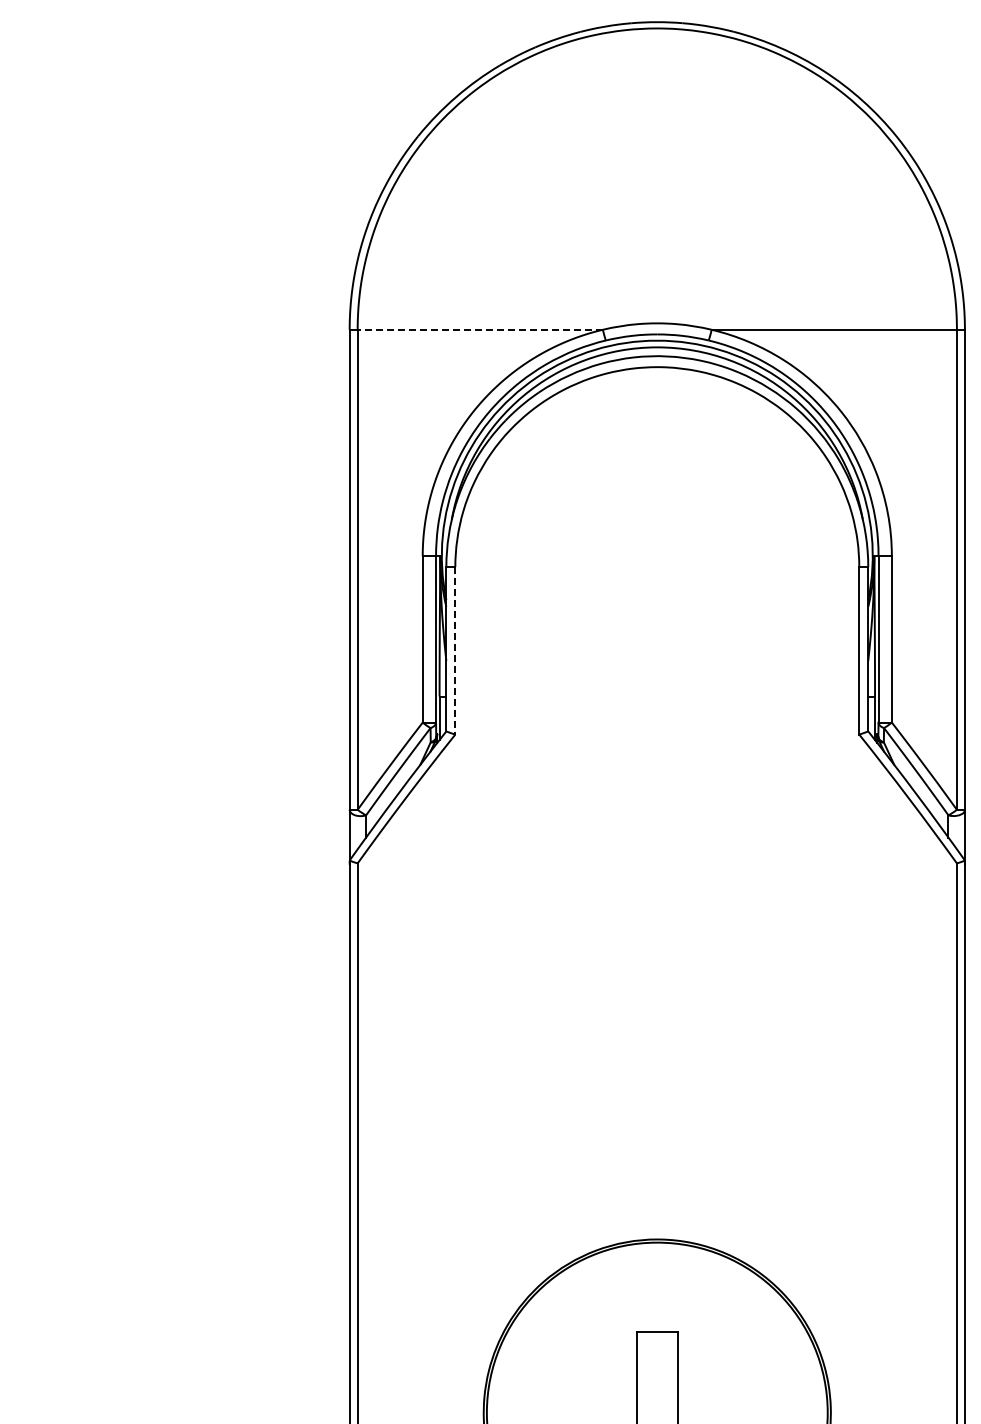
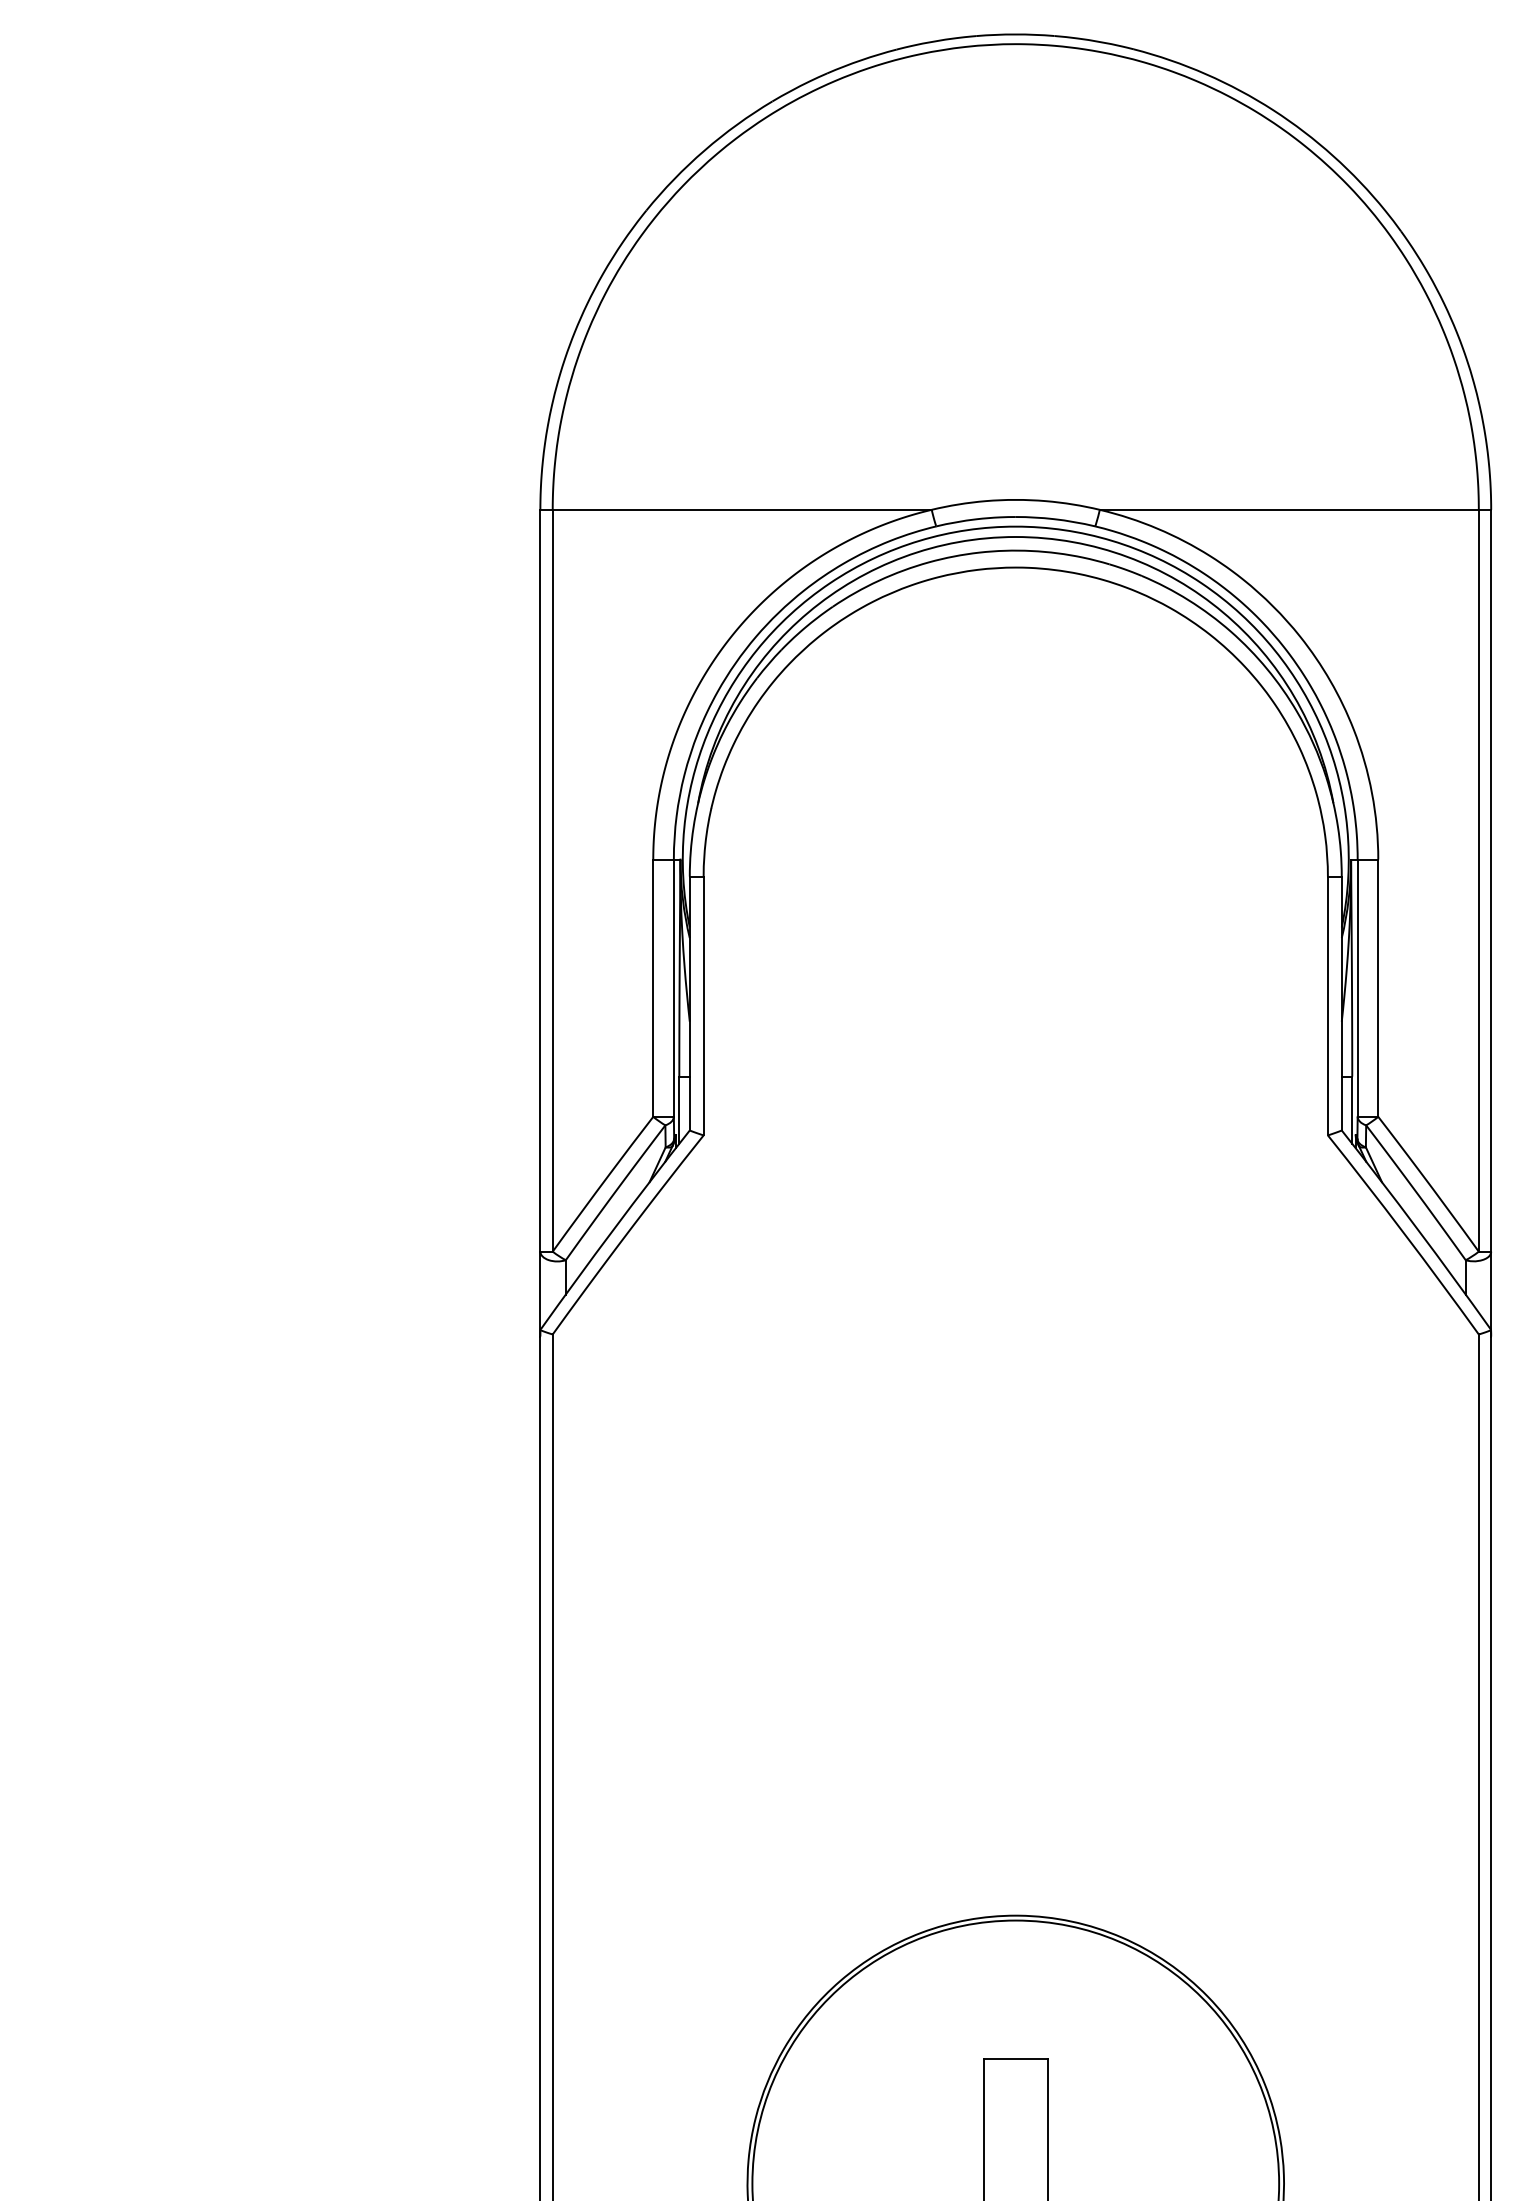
line: (480, 329) -> (742, 509), dashed -> solid
line: (455, 650) -> (703, 1005), dashed -> solid

